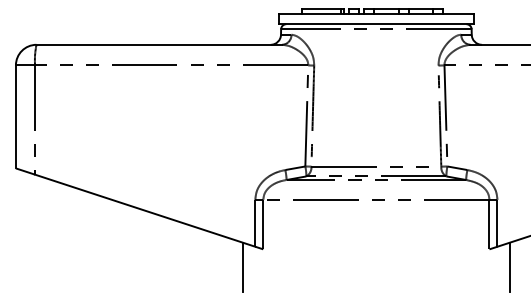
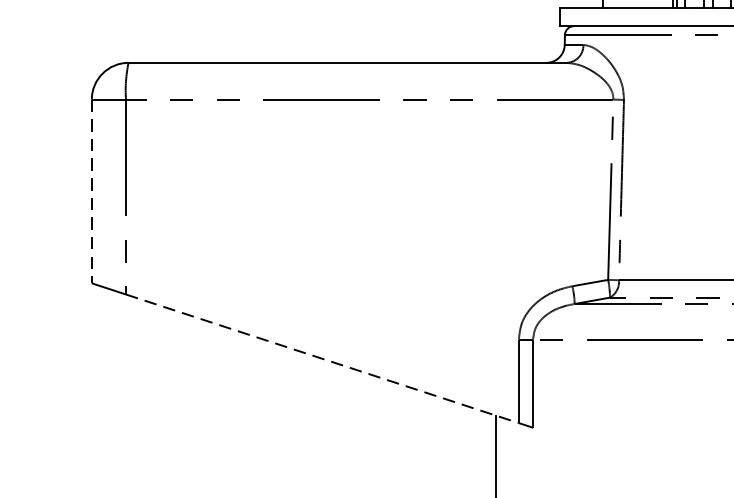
line: (15, 117) -> (91, 192), solid -> dashed
line: (145, 210) -> (322, 358), solid -> dashed

